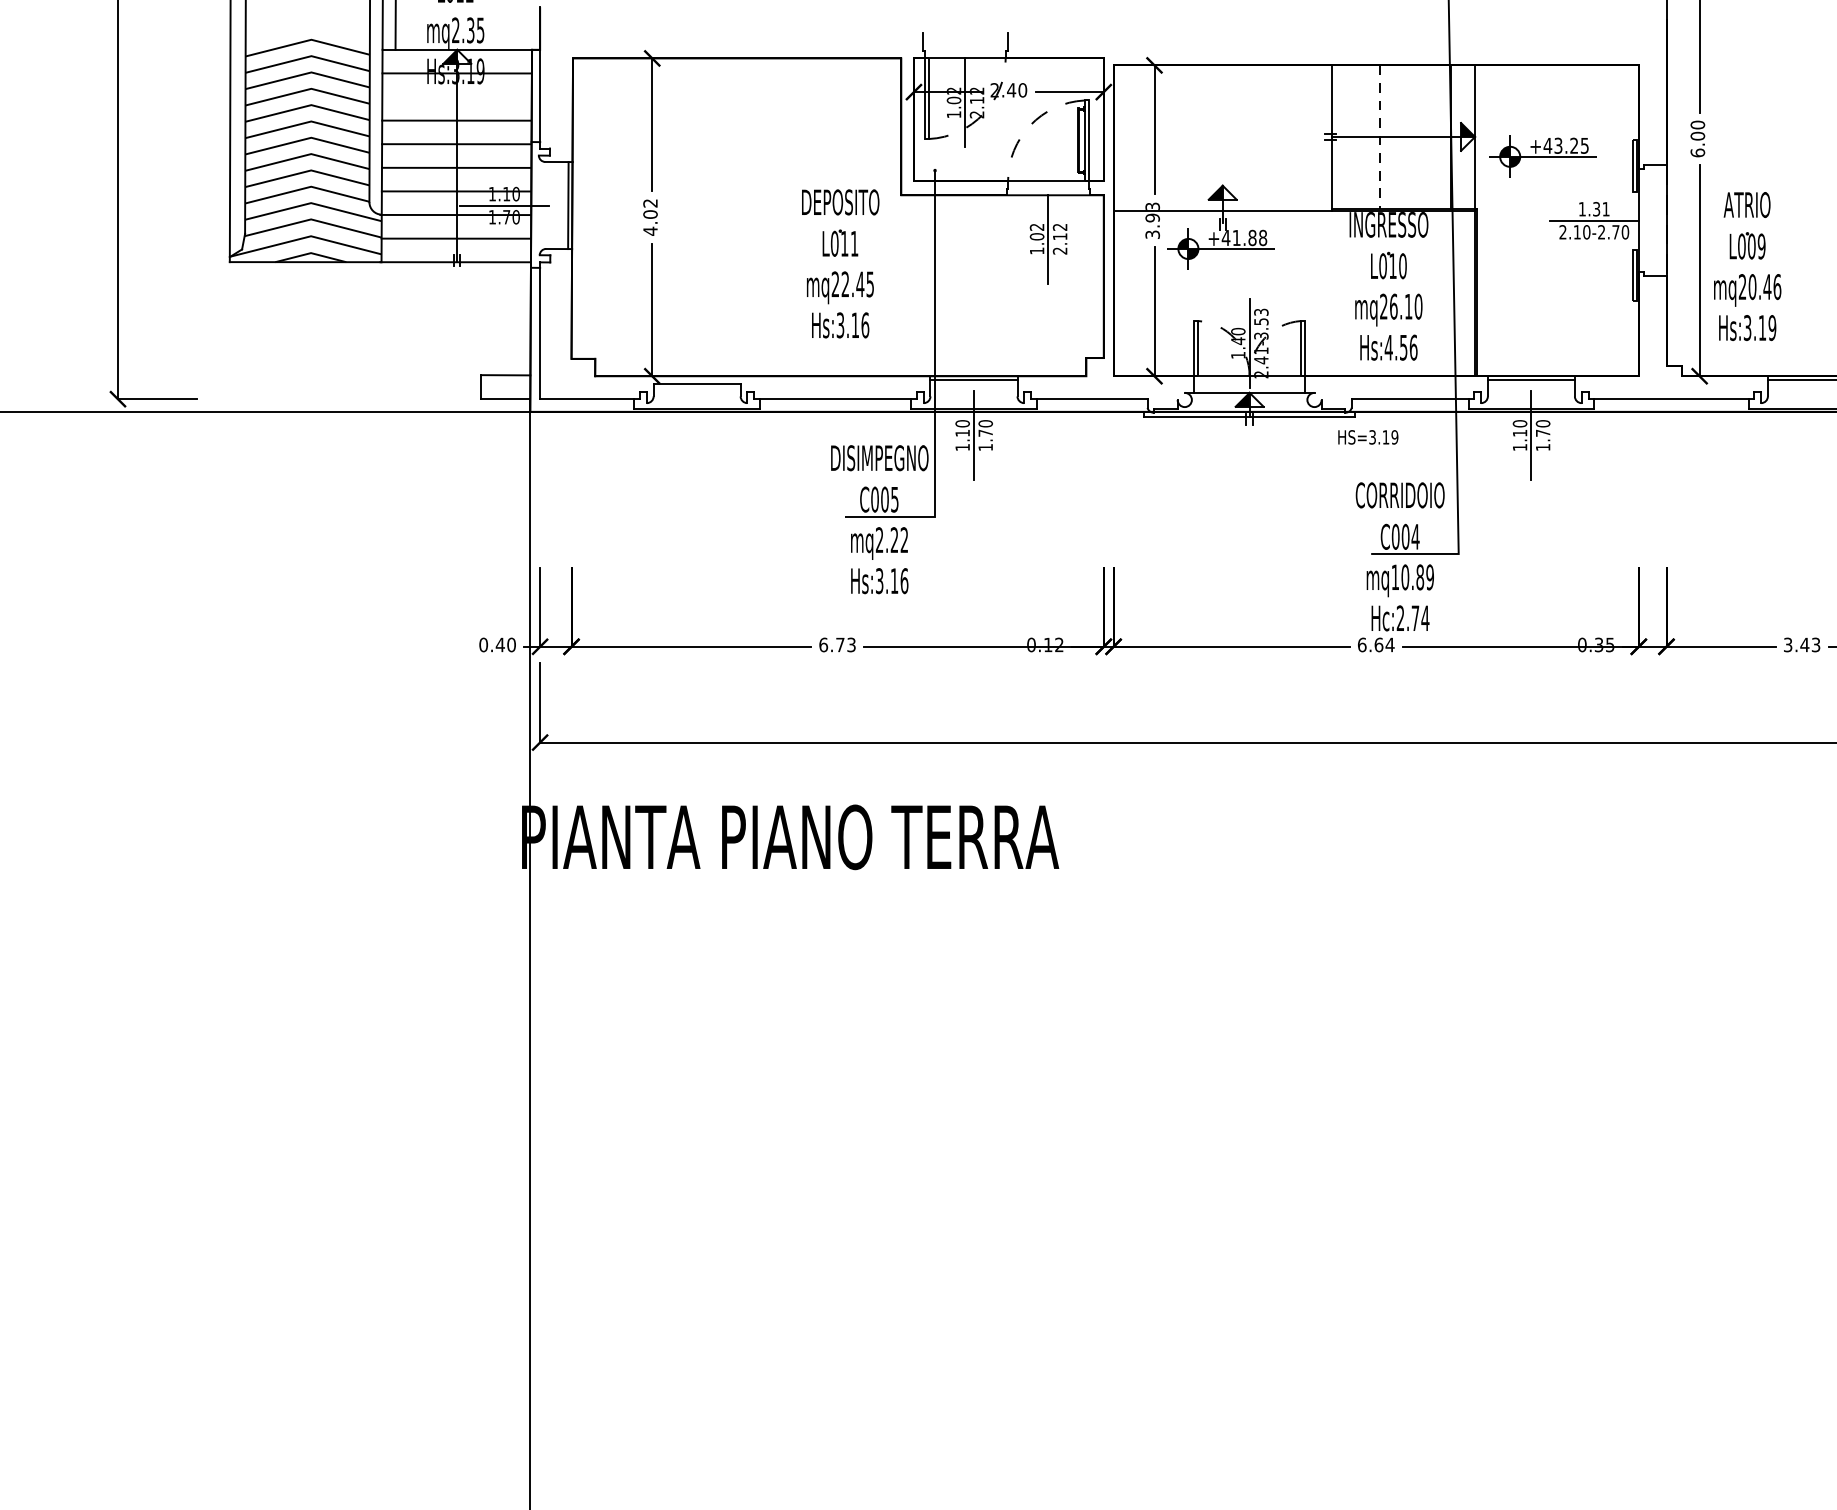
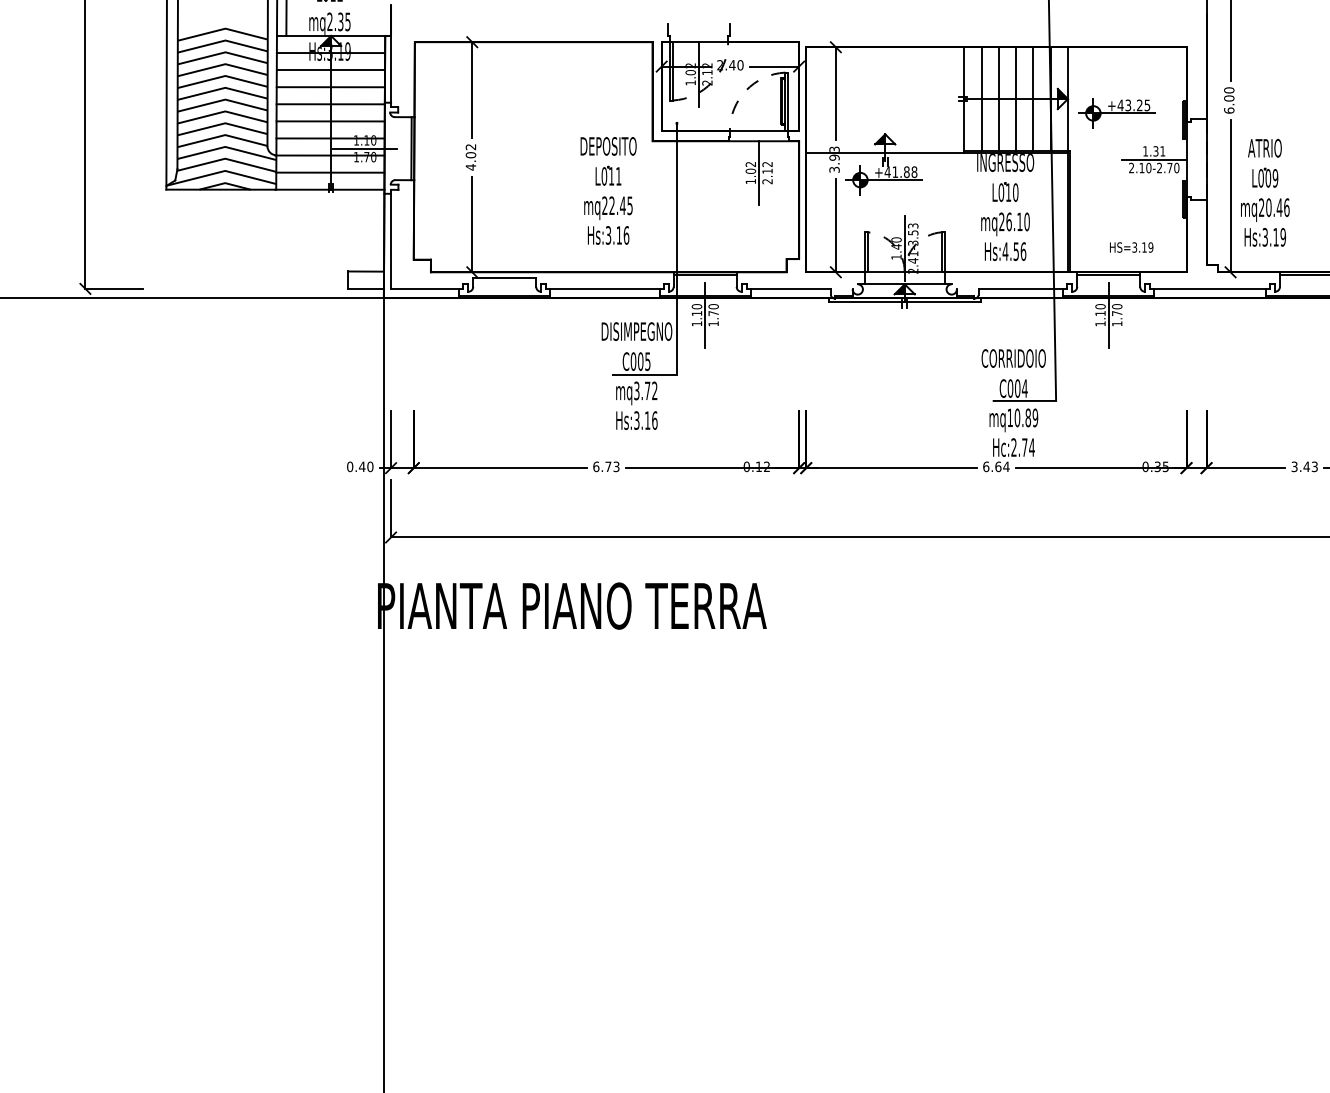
line: (456, 97) -> (330, 70), added
line: (1355, 136) -> (981, 98), added
line: (1403, 136) -> (1016, 98), added
line: (1427, 136) -> (1033, 98), added
line: (1379, 137) -> (998, 99), dashed -> solid
text: (1368, 437) -> (1131, 247), moved
text: (887, 539) -> (642, 390), mq2.22 -> mq3.72

